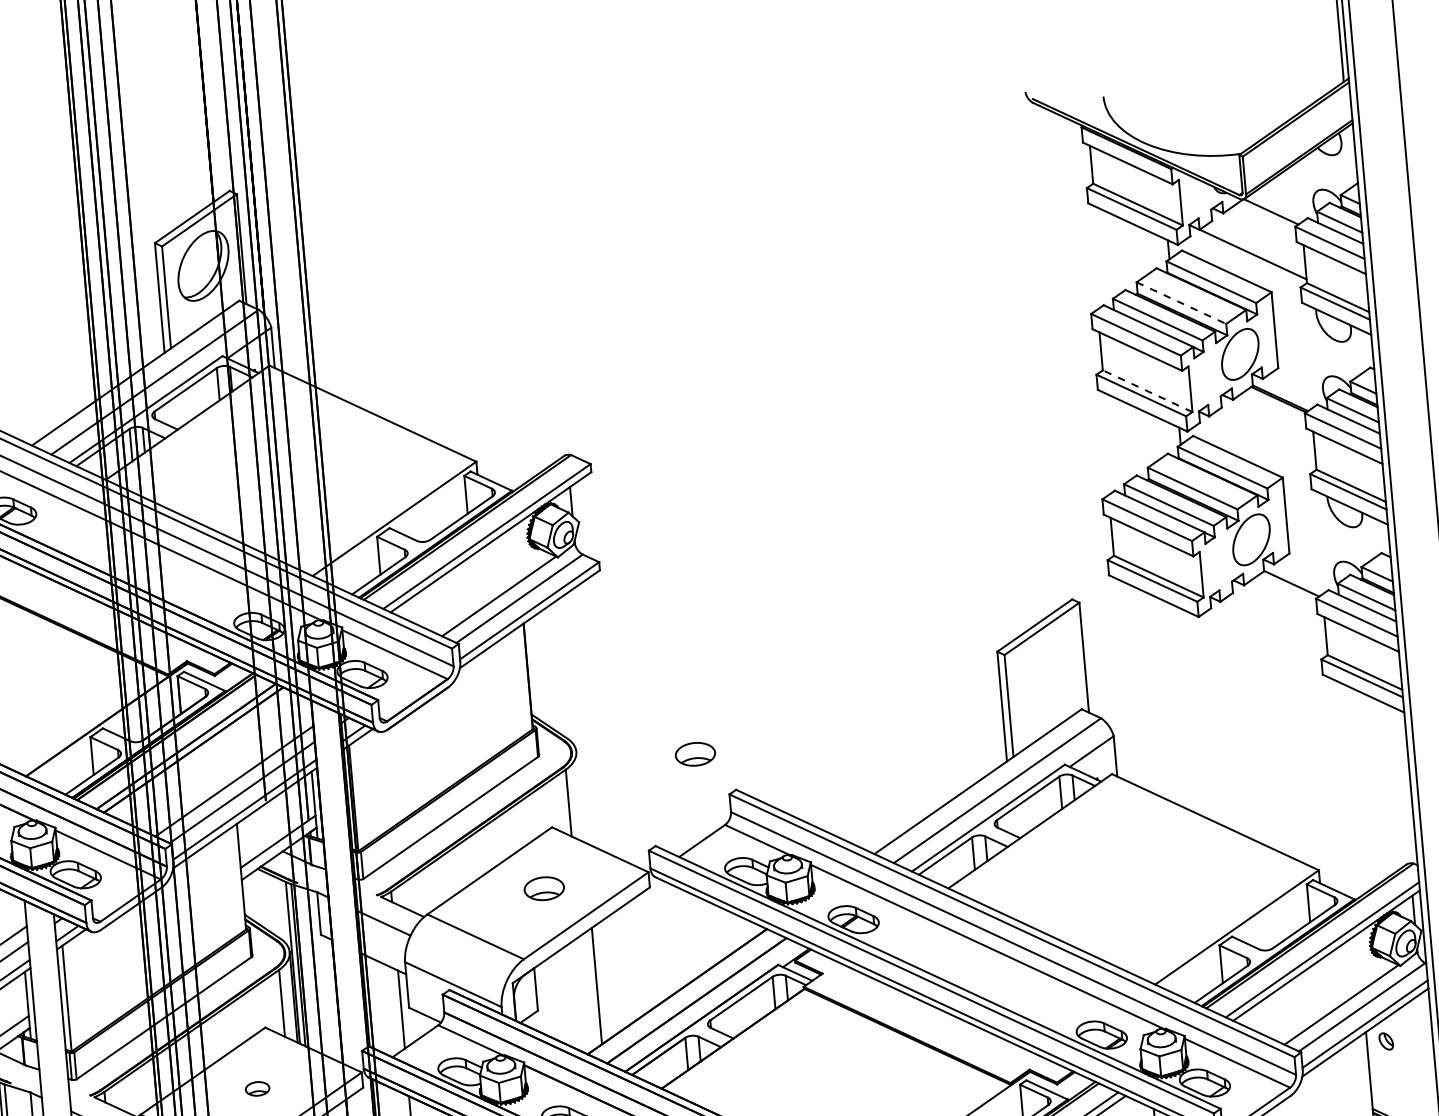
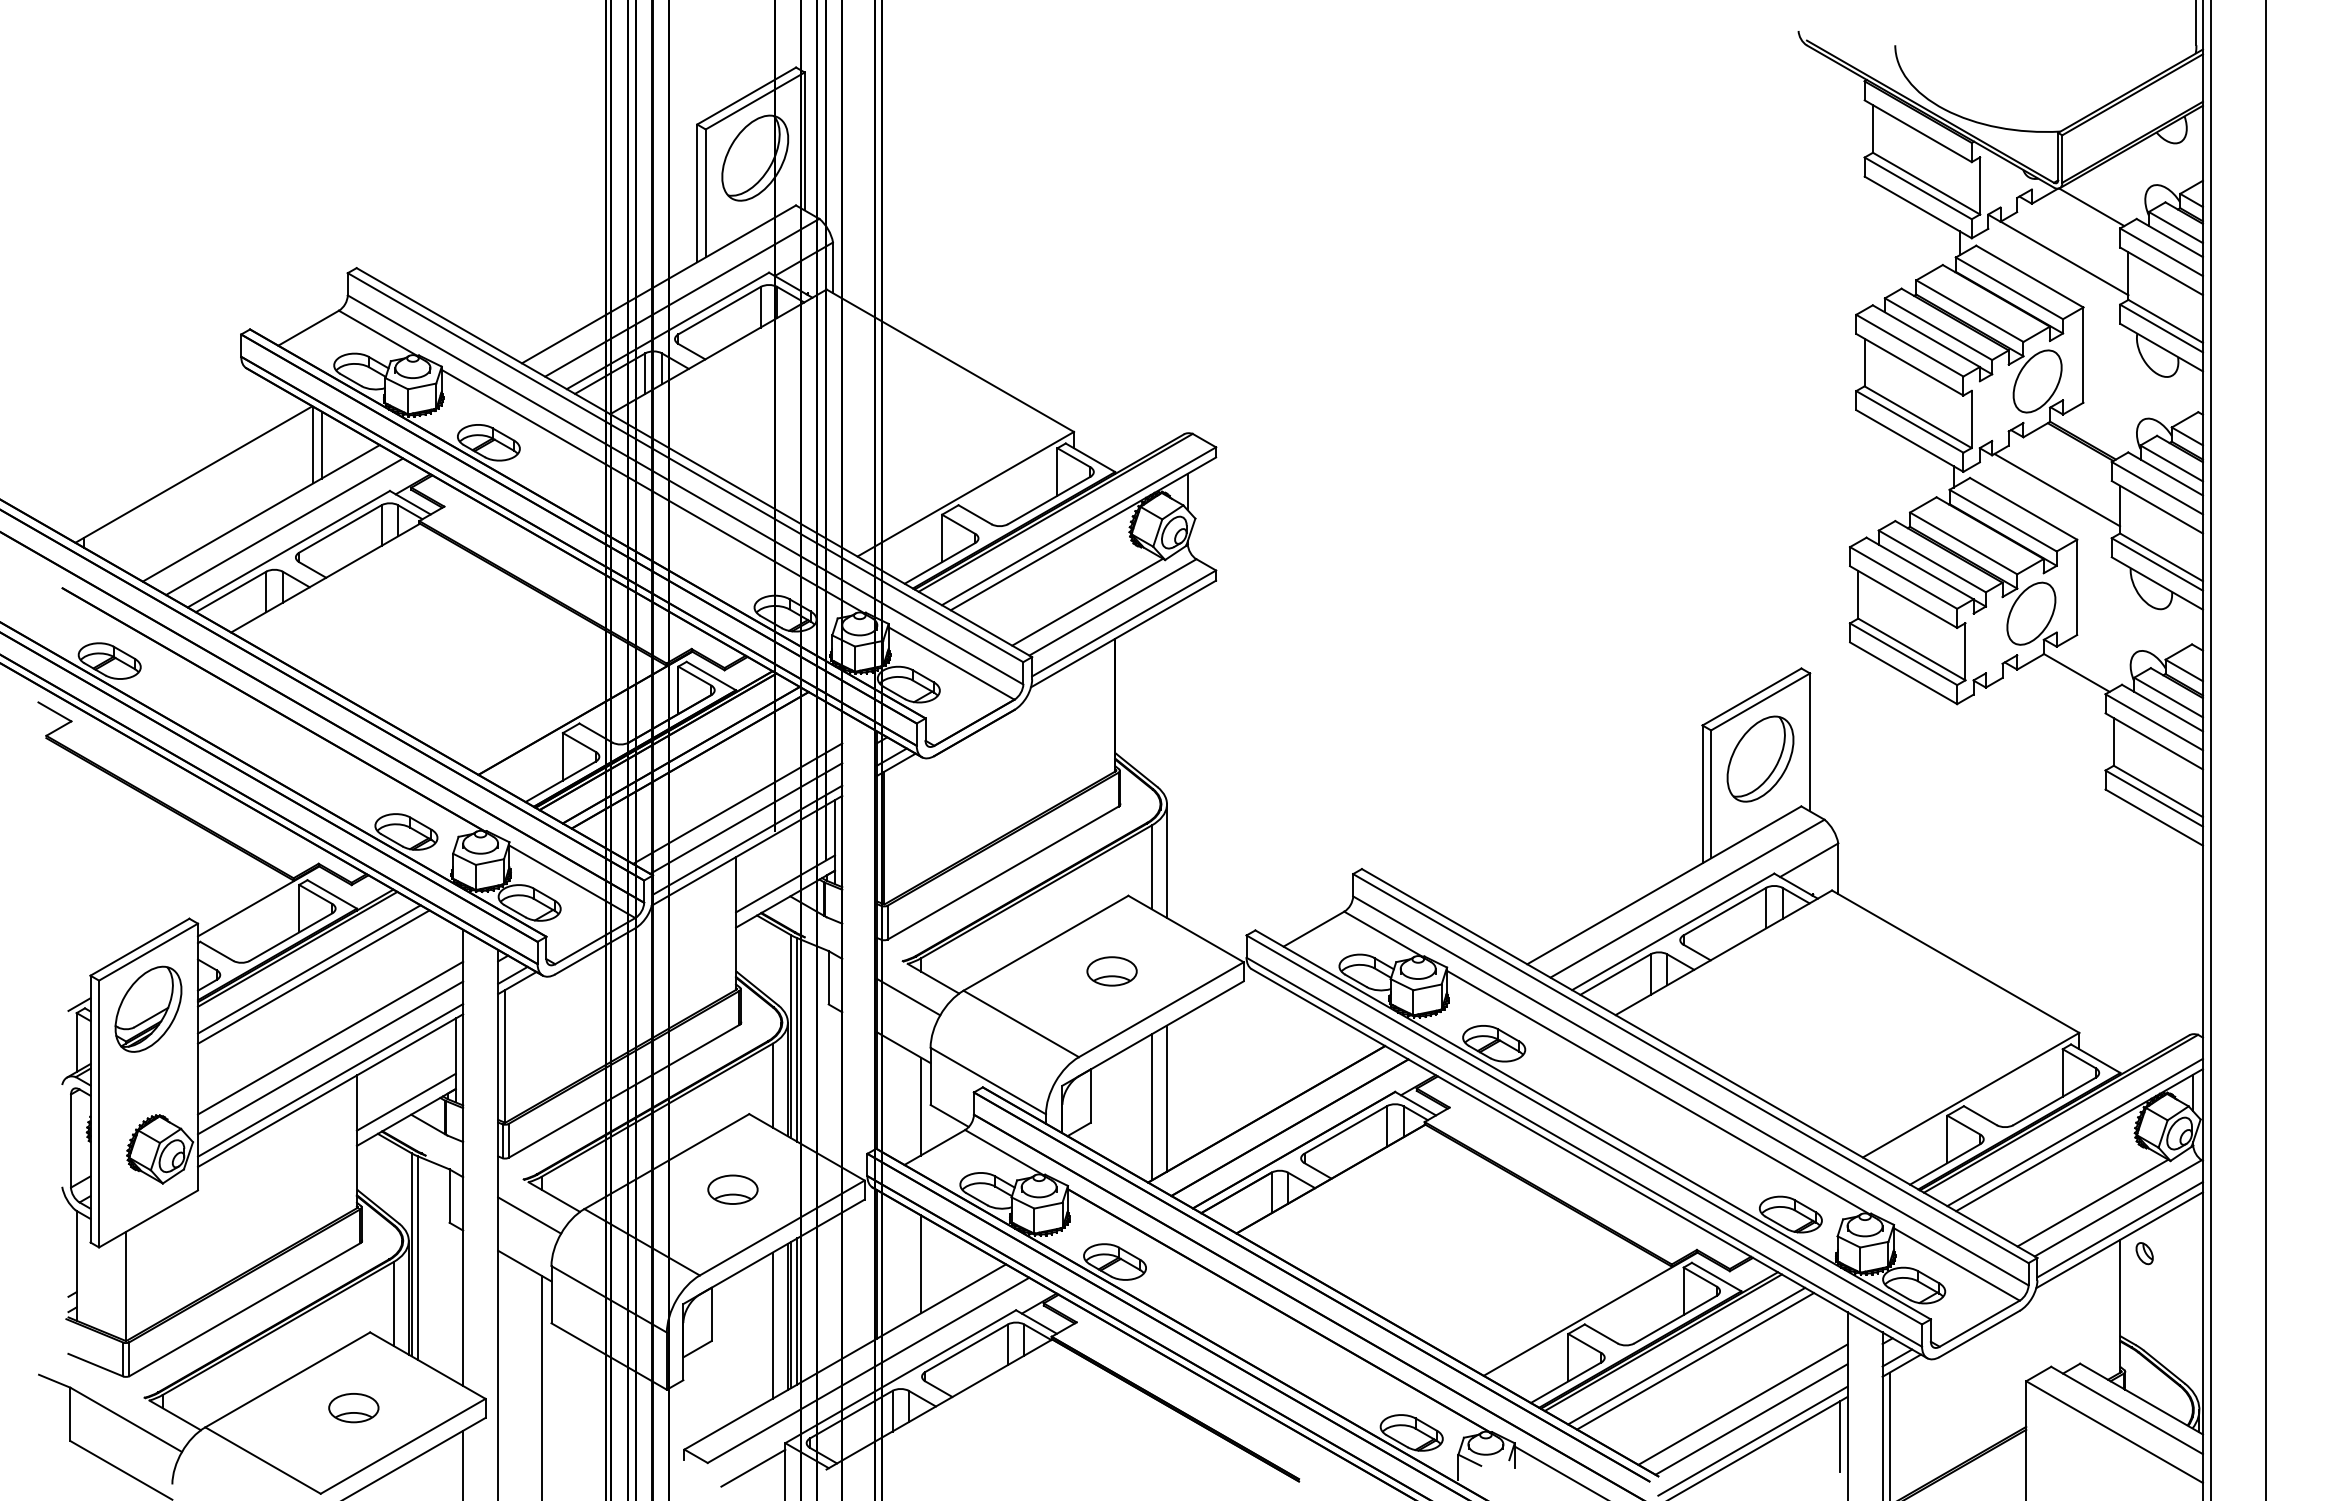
line: (1181, 303) -> (1969, 311), dashed -> solid
line: (1147, 391) -> (1918, 417), dashed -> solid
line: (1263, 439) -> (2057, 489), added
part: (1045, 673) -> (1760, 758), added
part: (694, 754) -> (1314, 820), removed
line: (580, 797) -> (1167, 861), added
line: (585, 994) -> (1151, 1107), added
part: (257, 1088) -> (732, 1189), size x1.67

